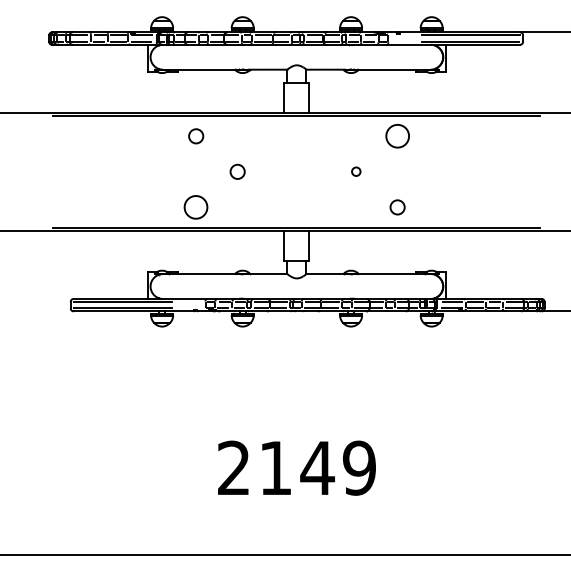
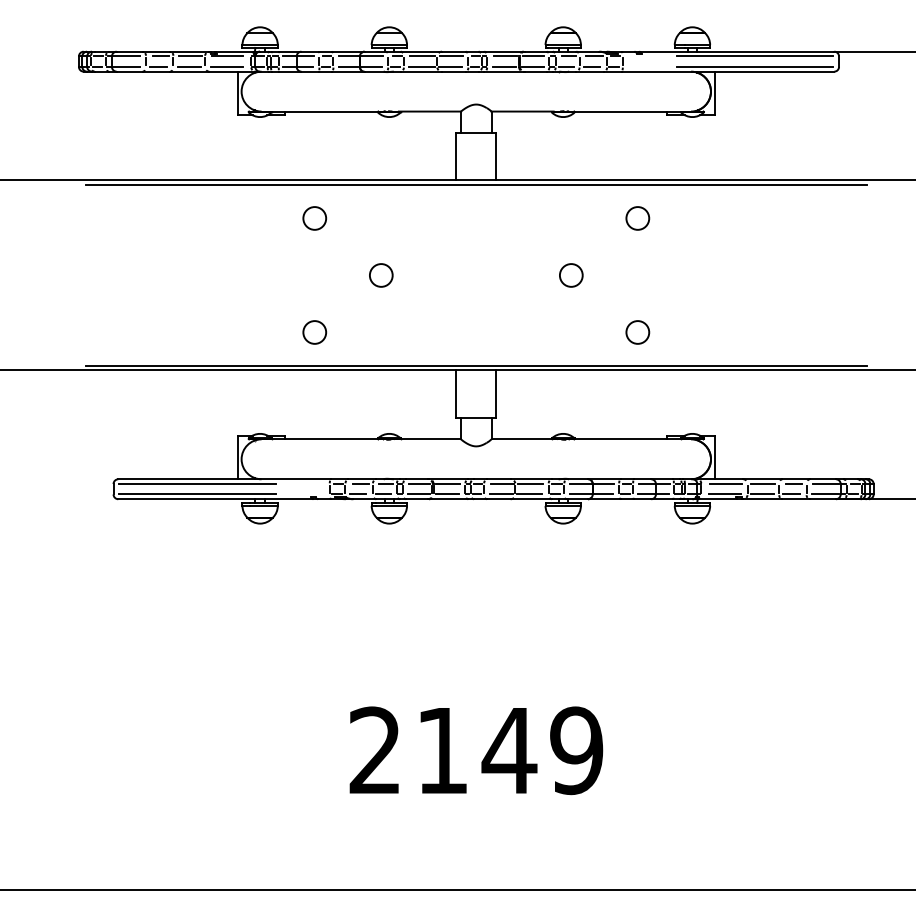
circle: (397, 136) -> (637, 218), size x0.62
circle: (356, 171) -> (571, 274), size x1.67
circle: (196, 207) -> (315, 332), size x0.62

